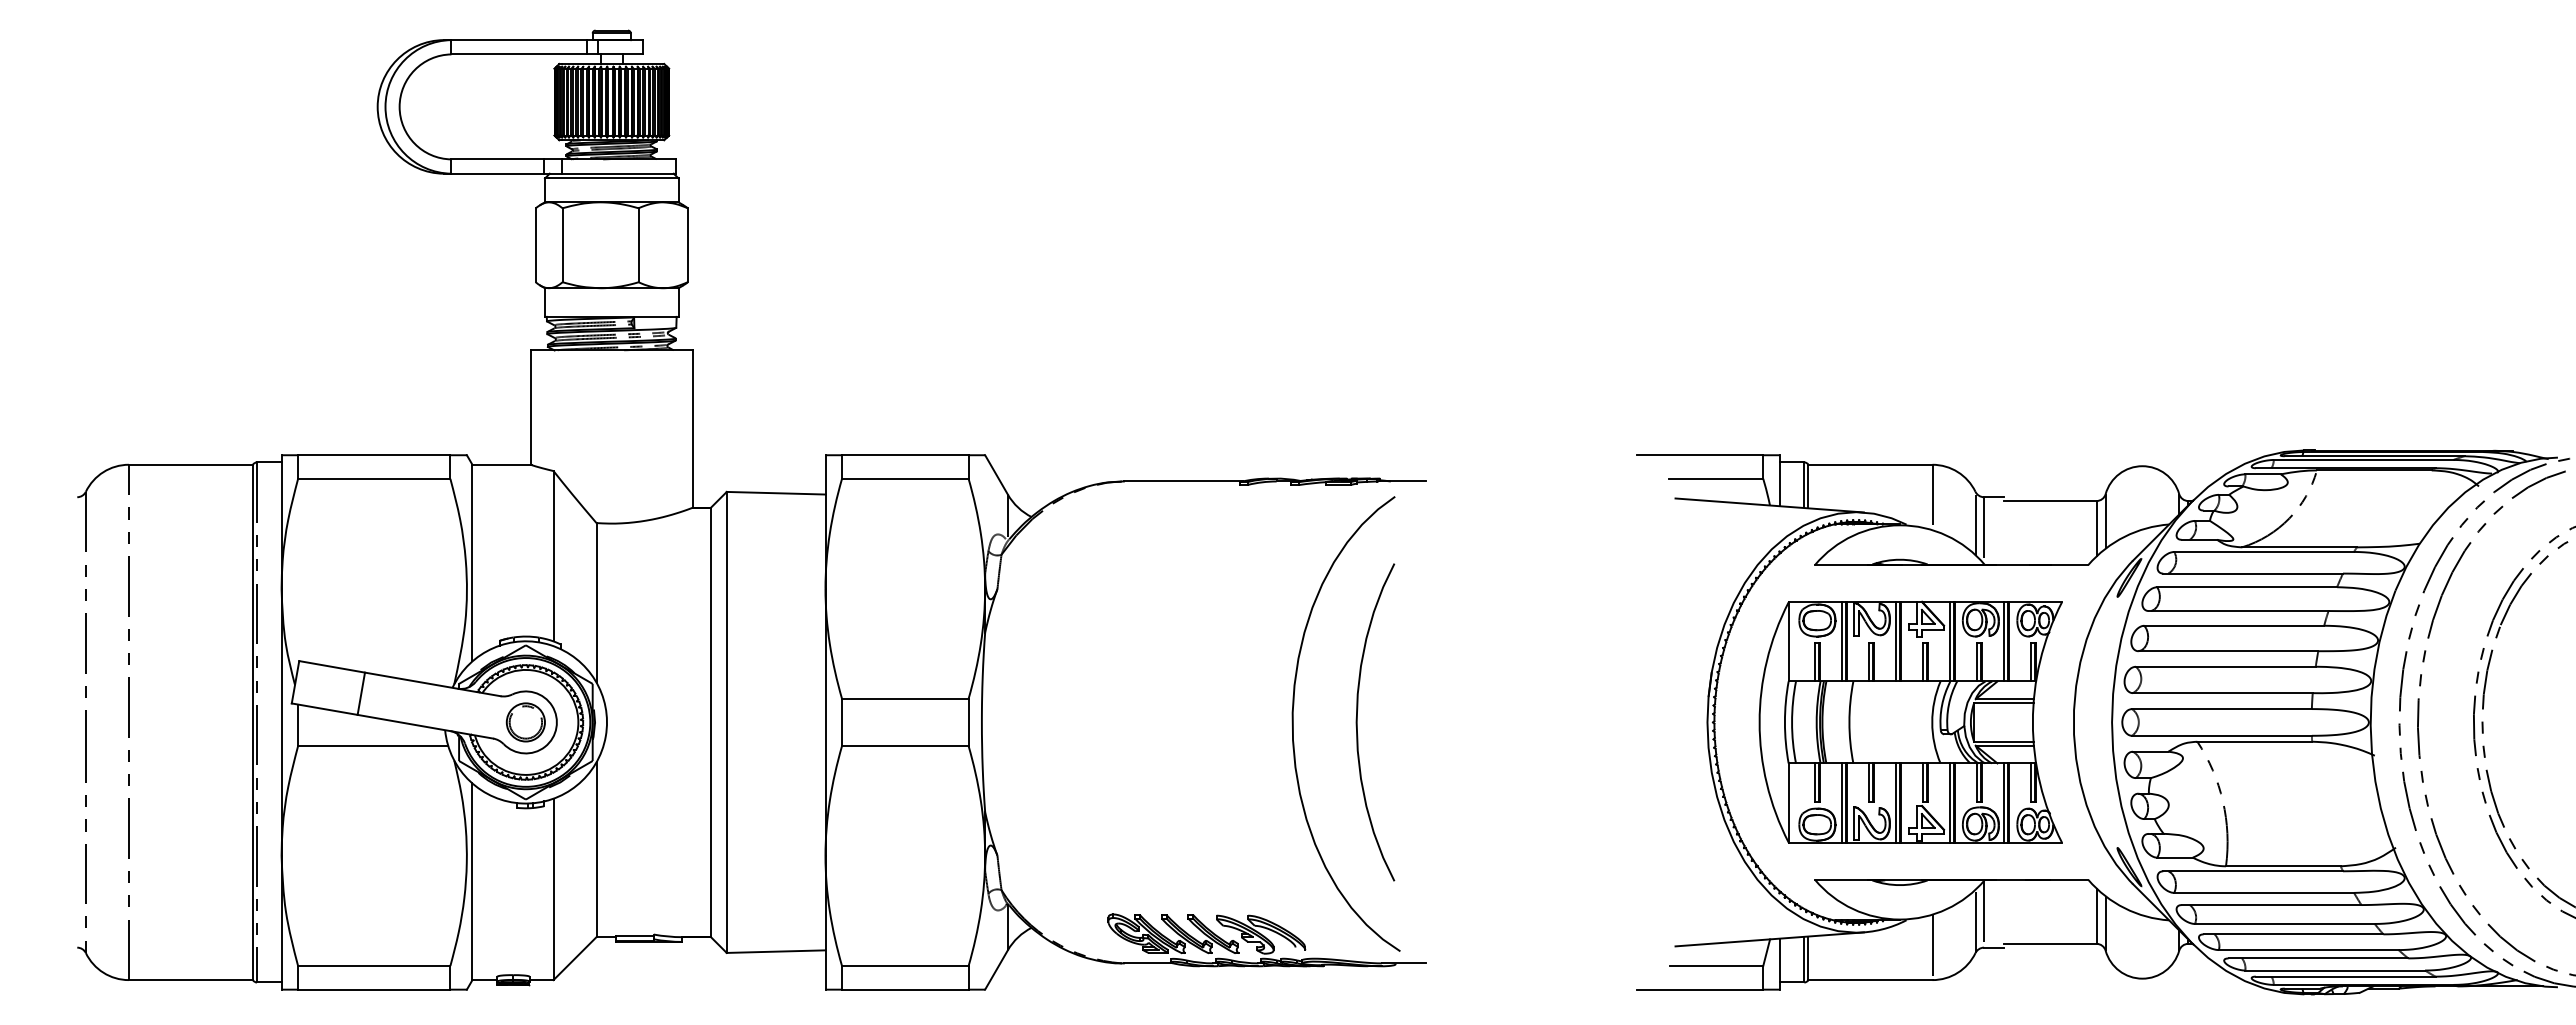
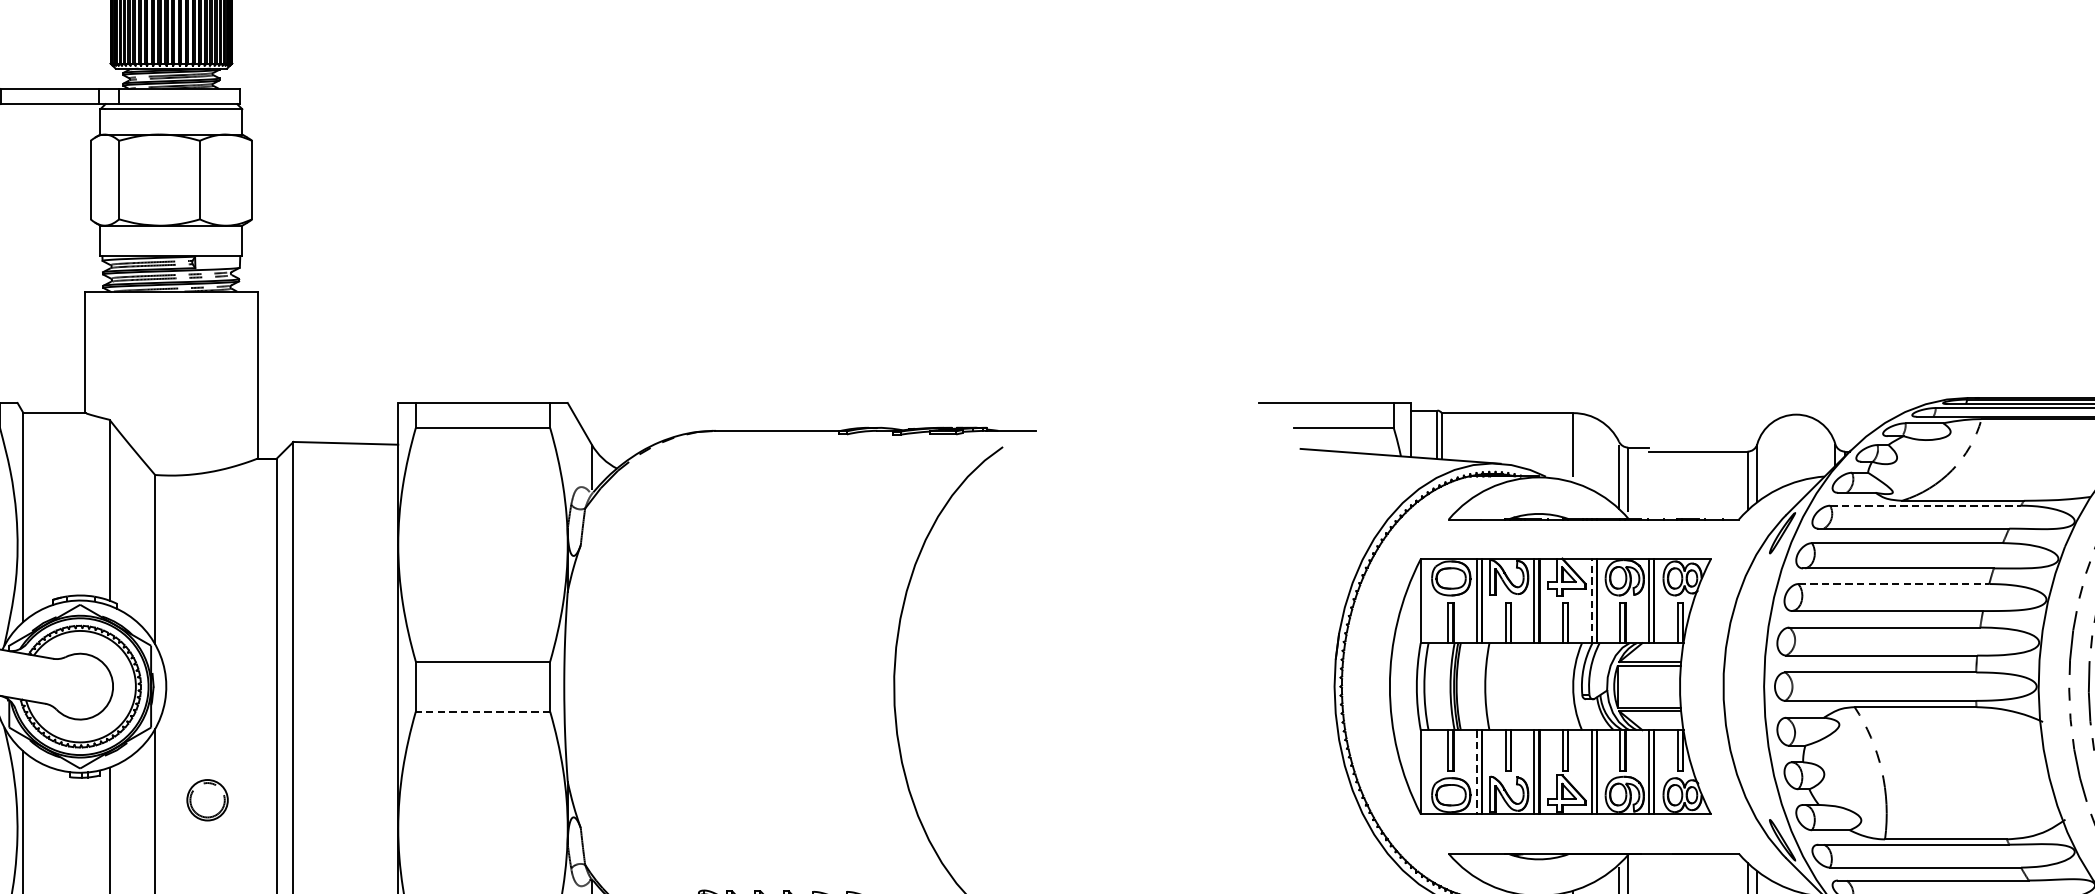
line: (2264, 551) -> (1925, 505), solid -> dashed
line: (2234, 625) -> (1894, 583), solid -> dashed
line: (1949, 641) -> (1591, 600), solid -> dashed
part: (525, 722) -> (207, 800), moved
curve: (1357, 722) -> (963, 686), removed
line: (904, 746) -> (482, 712), solid -> dashed
line: (1841, 802) -> (1476, 771), solid -> dashed

